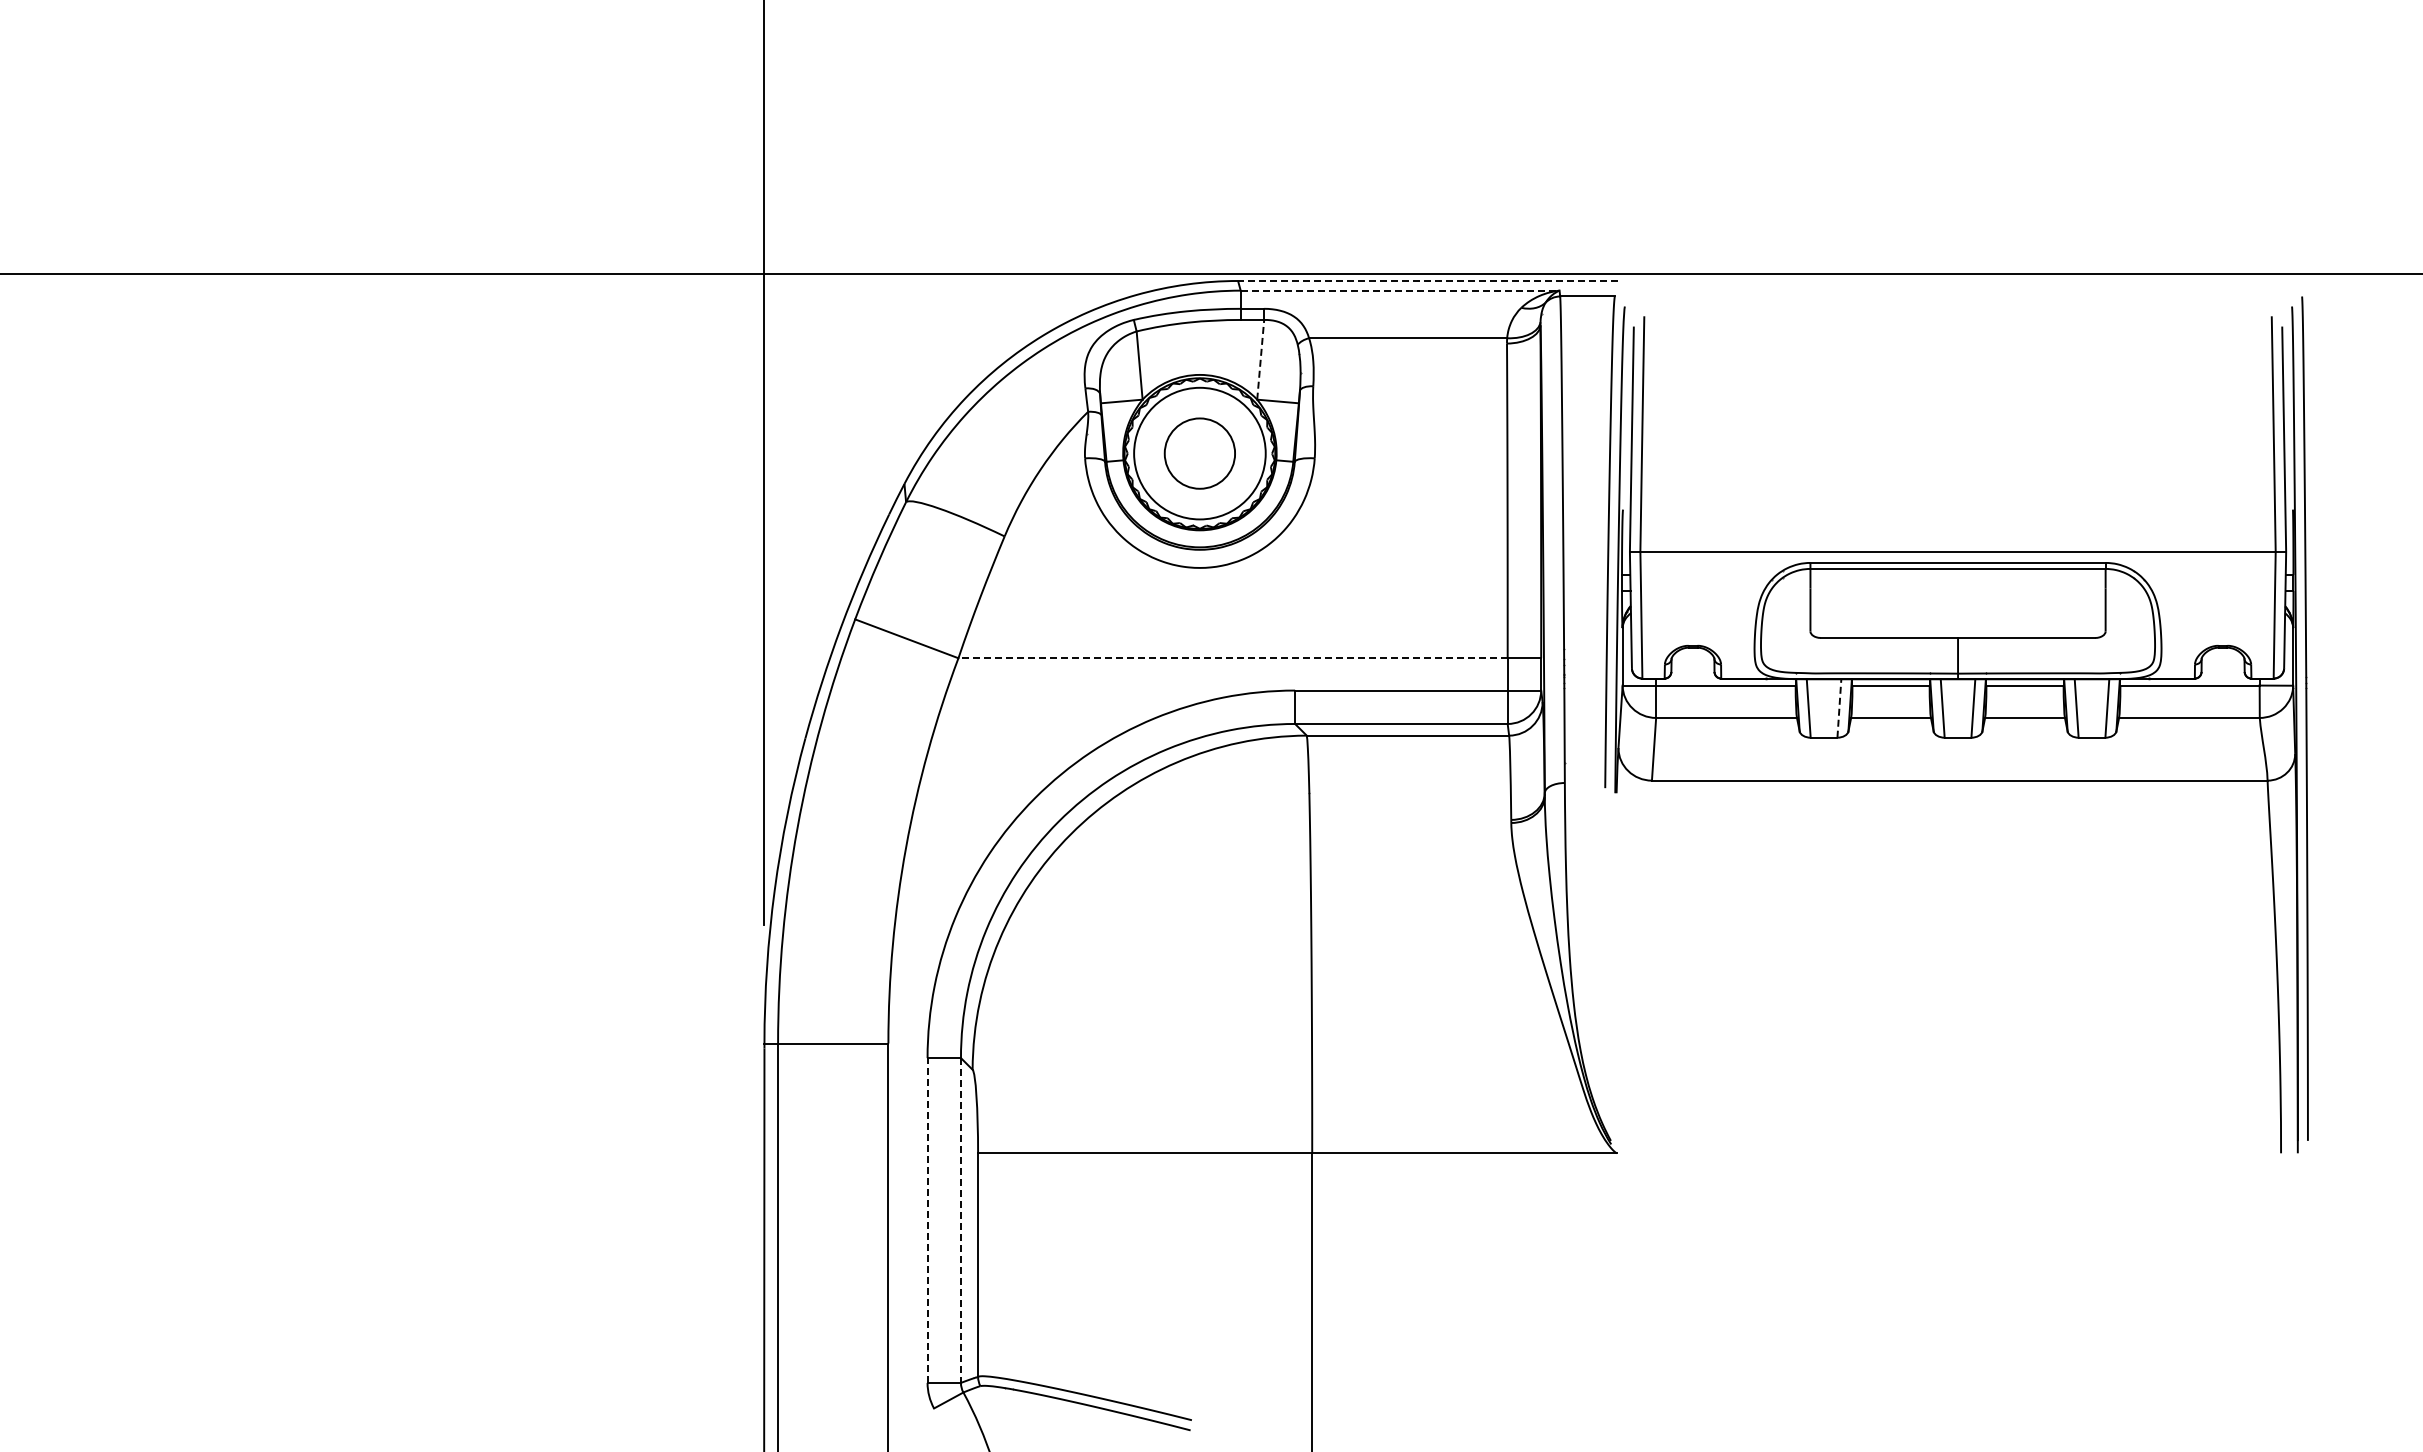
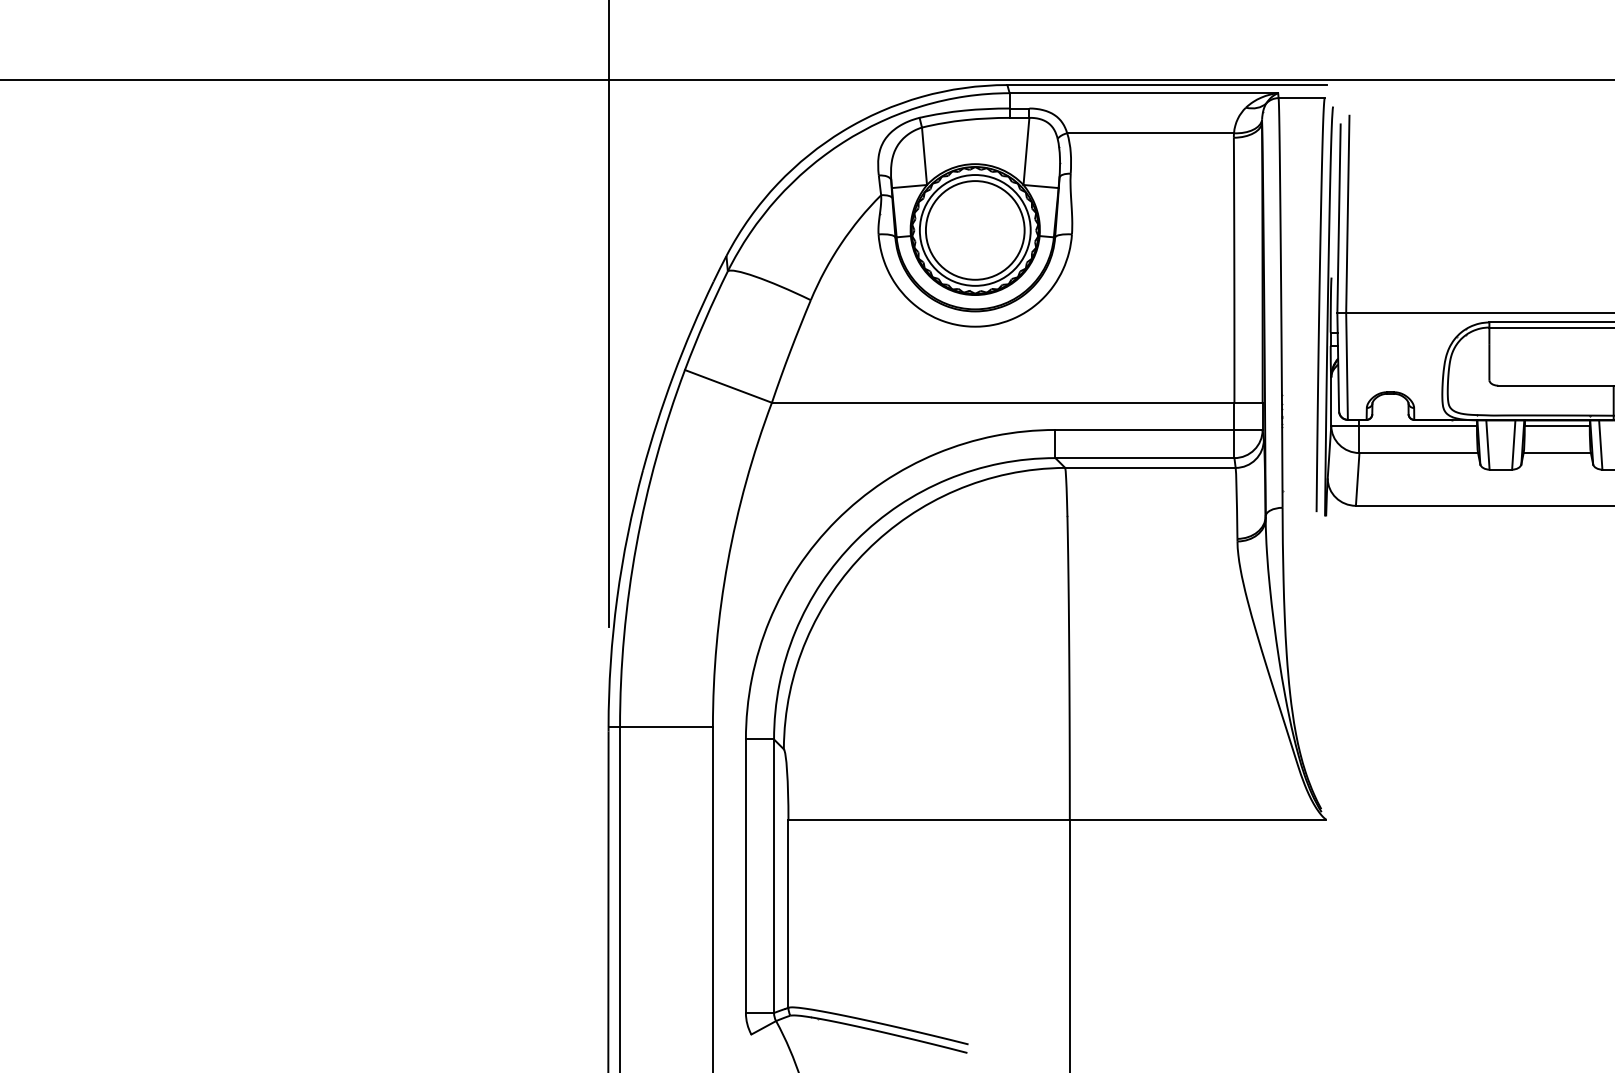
line: (1427, 280) -> (1166, 84), dashed -> solid
line: (1400, 290) -> (1144, 93), dashed -> solid
line: (1260, 359) -> (1026, 151), dashed -> solid
circle: (1199, 453) -> (974, 230), size x1.67
line: (1233, 658) -> (1003, 402), dashed -> solid
line: (1839, 708) -> (1513, 445), dashed -> solid
line: (927, 1220) -> (745, 876), dashed -> solid
line: (960, 1221) -> (773, 877), dashed -> solid

